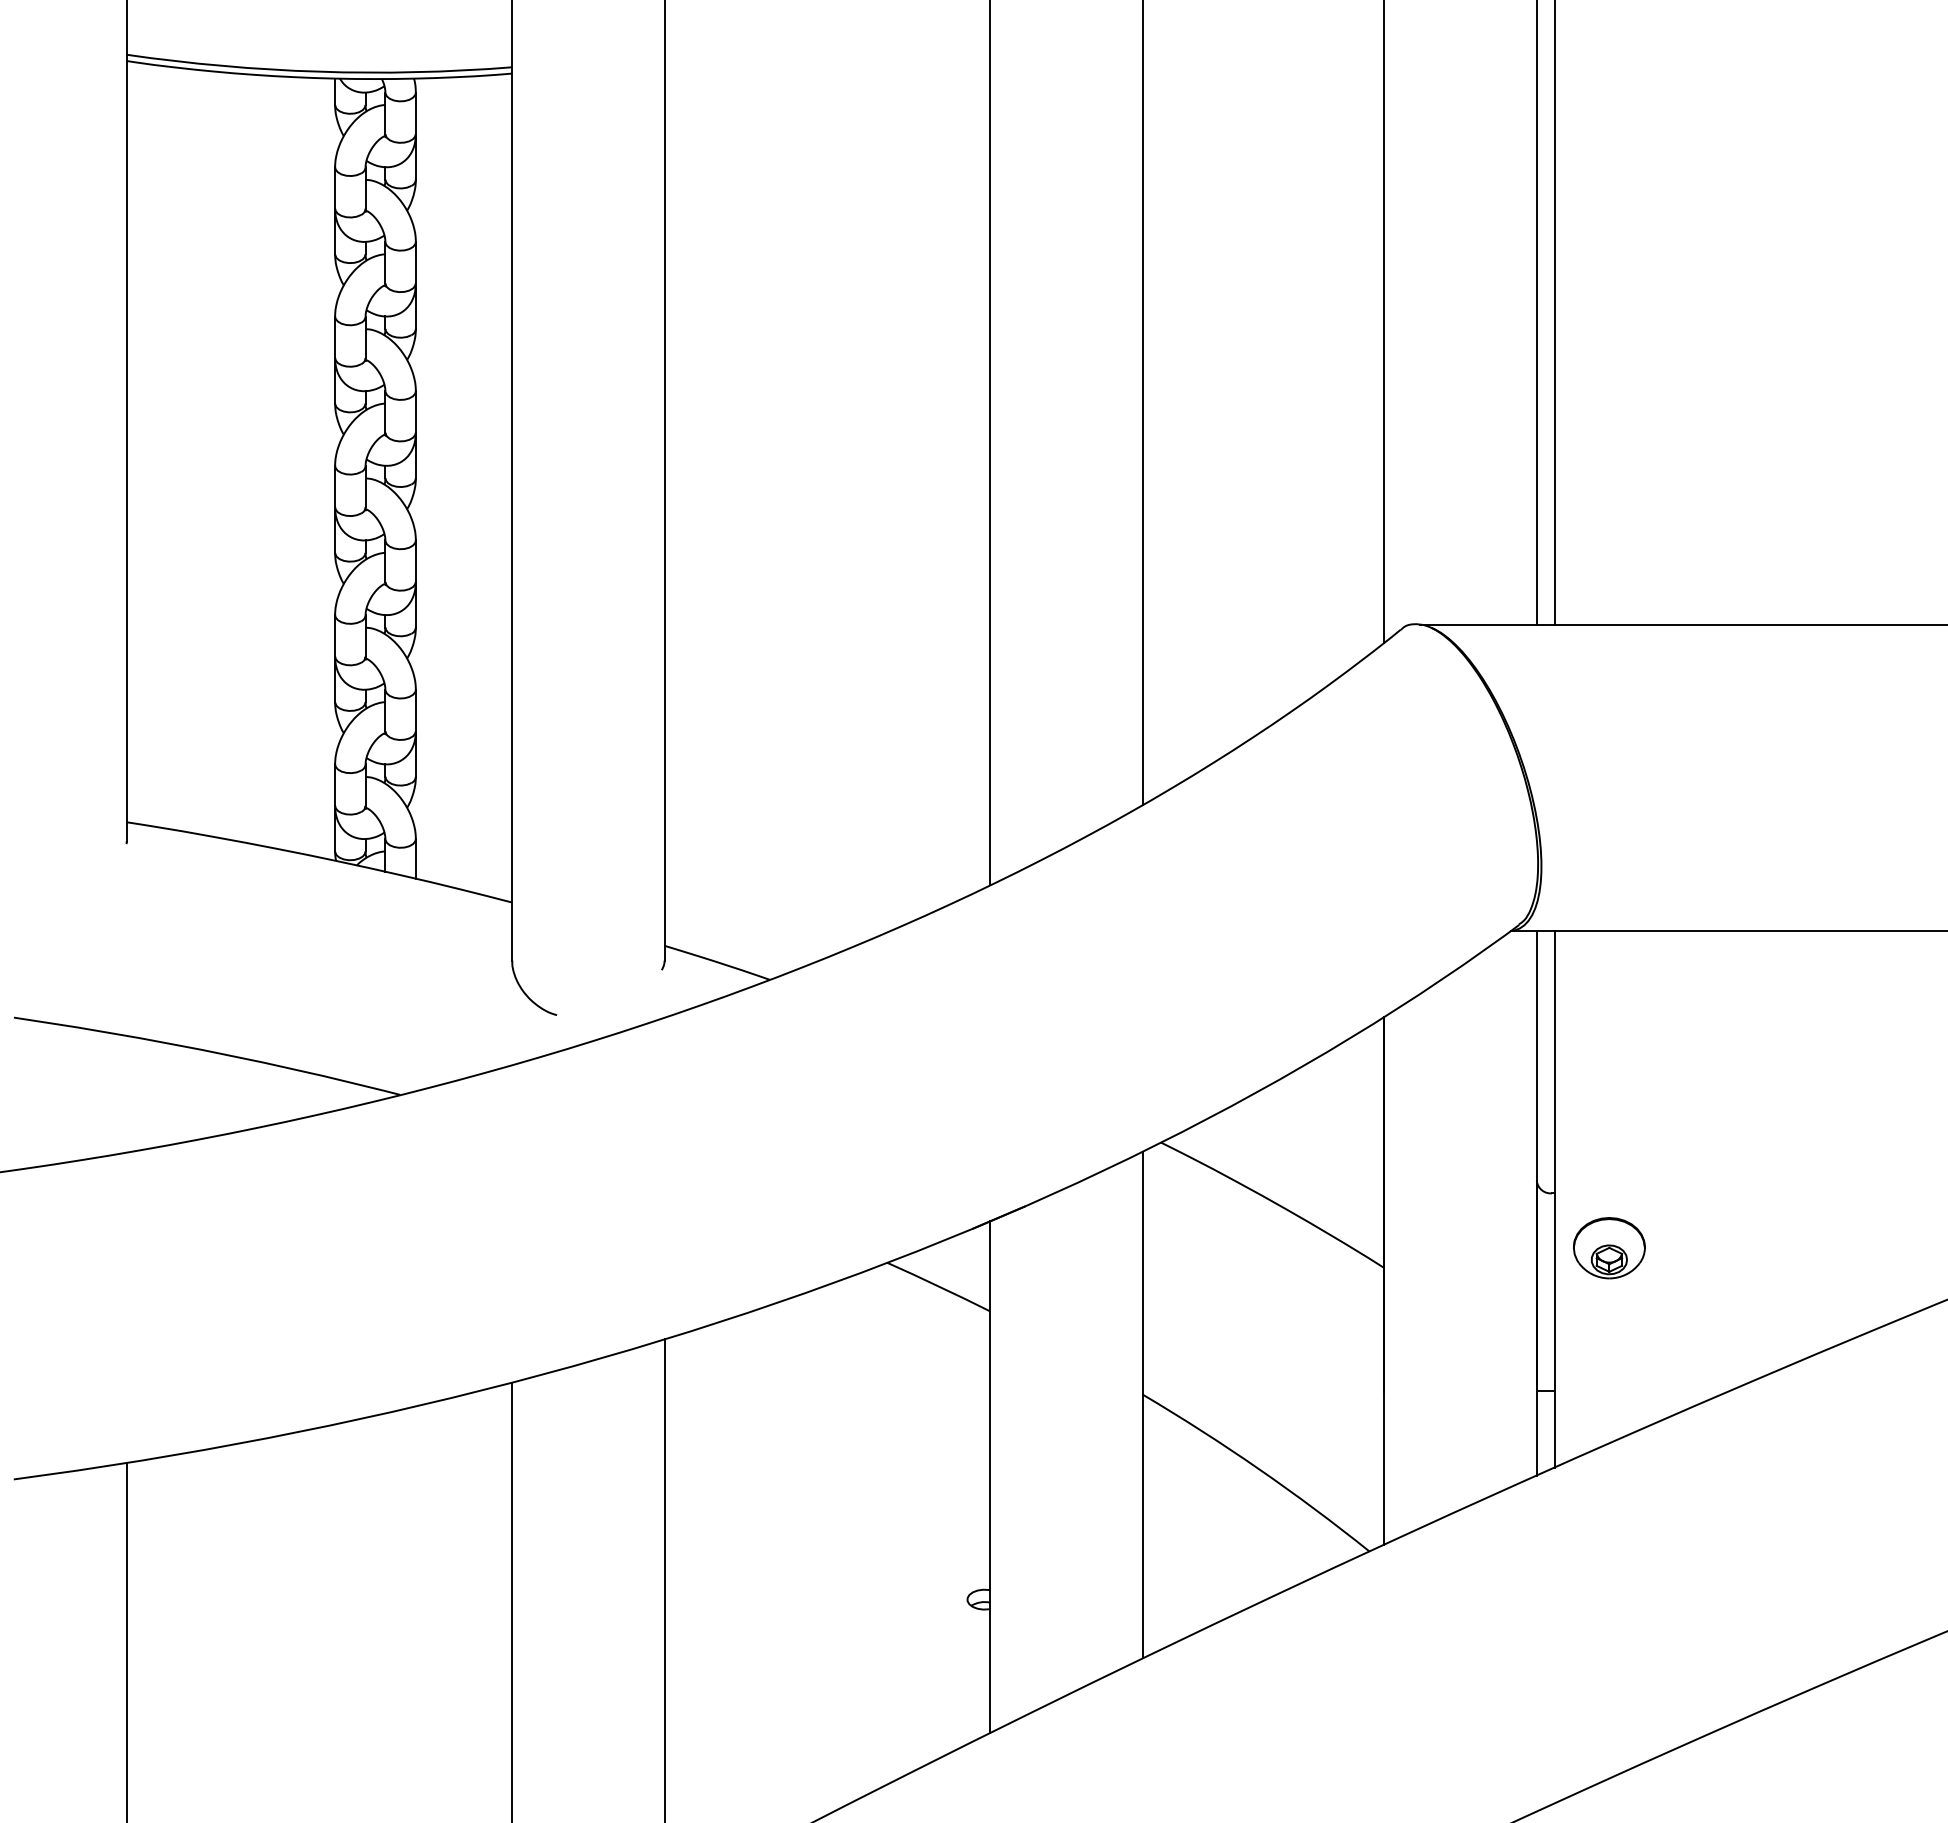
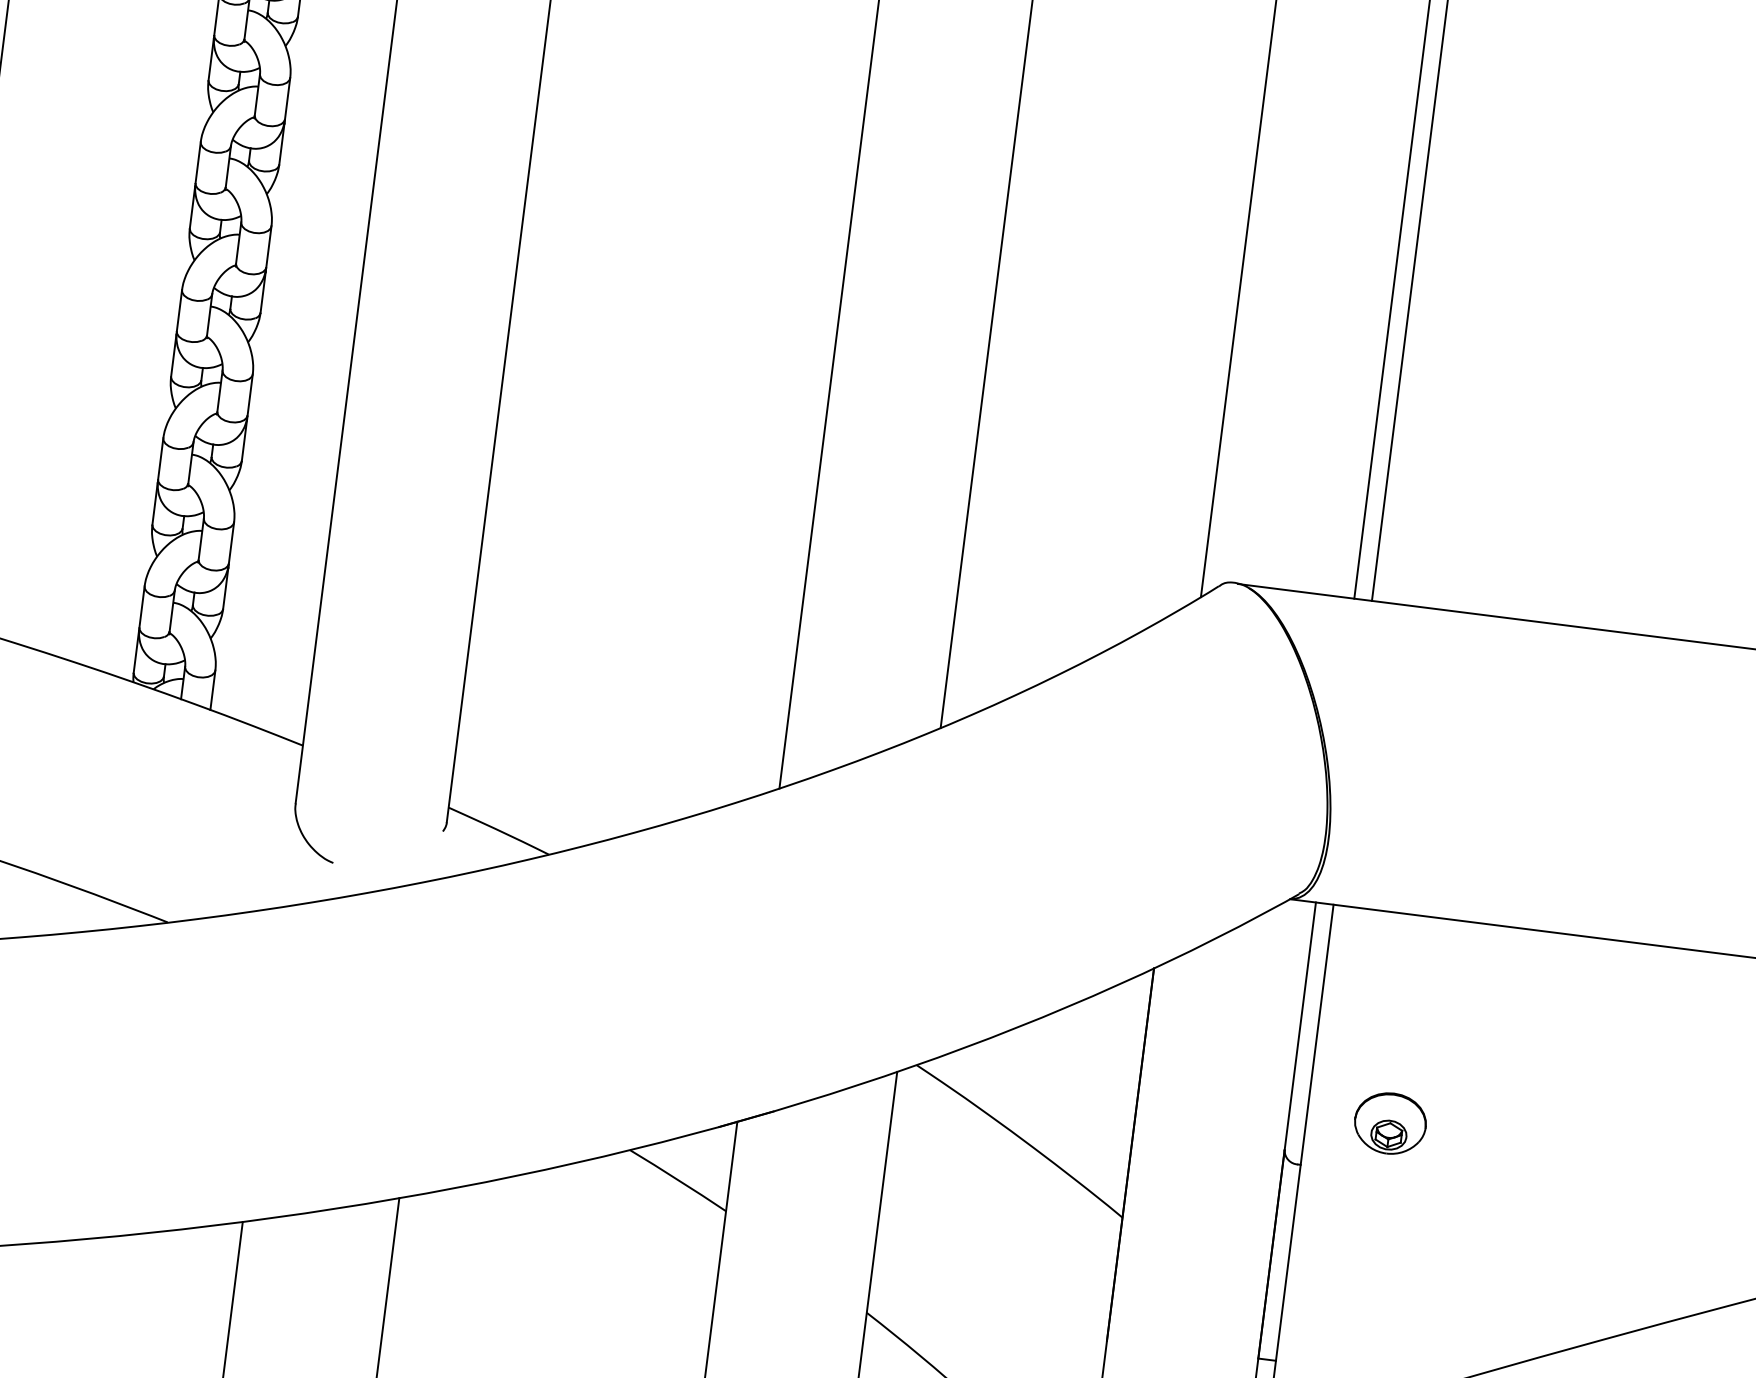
part: (1609, 1248) -> (1390, 1123), moved

